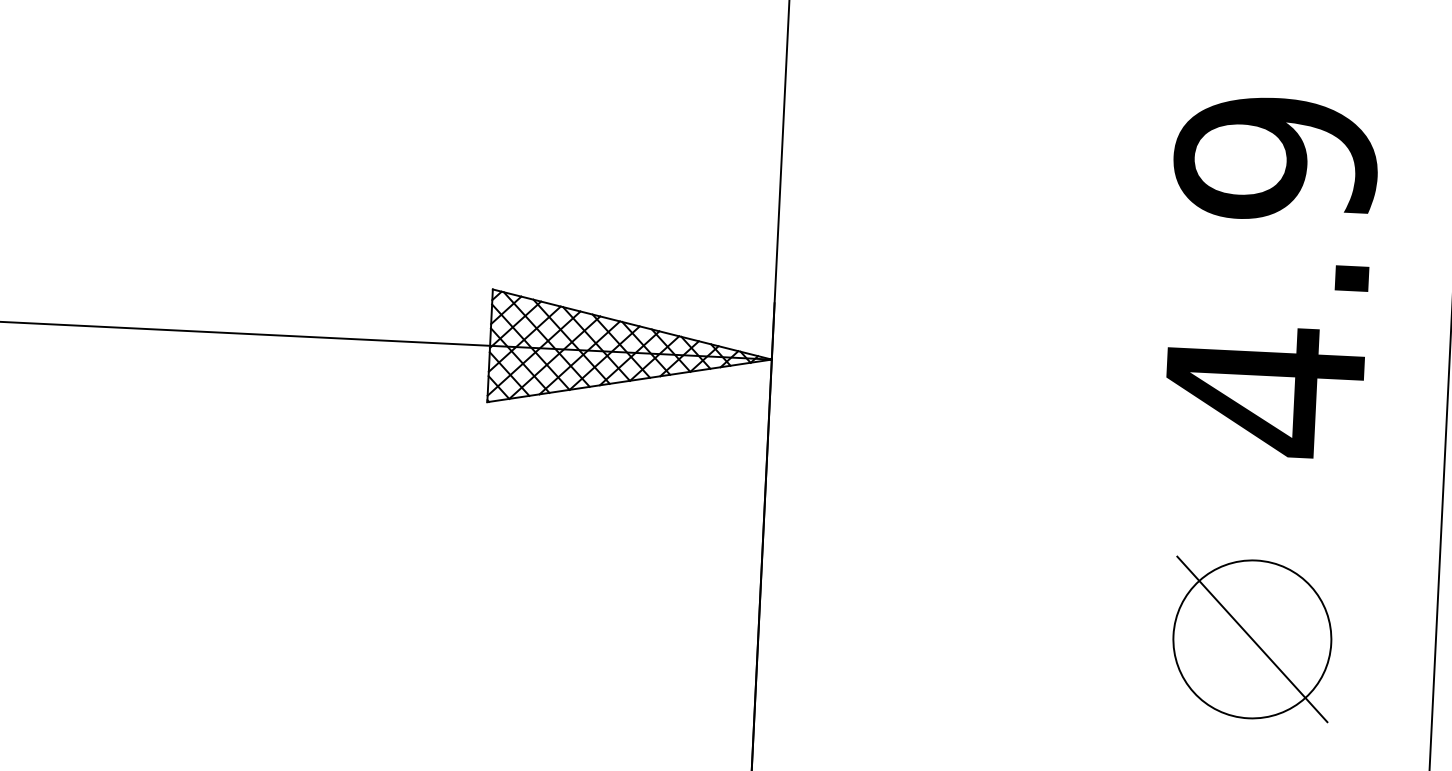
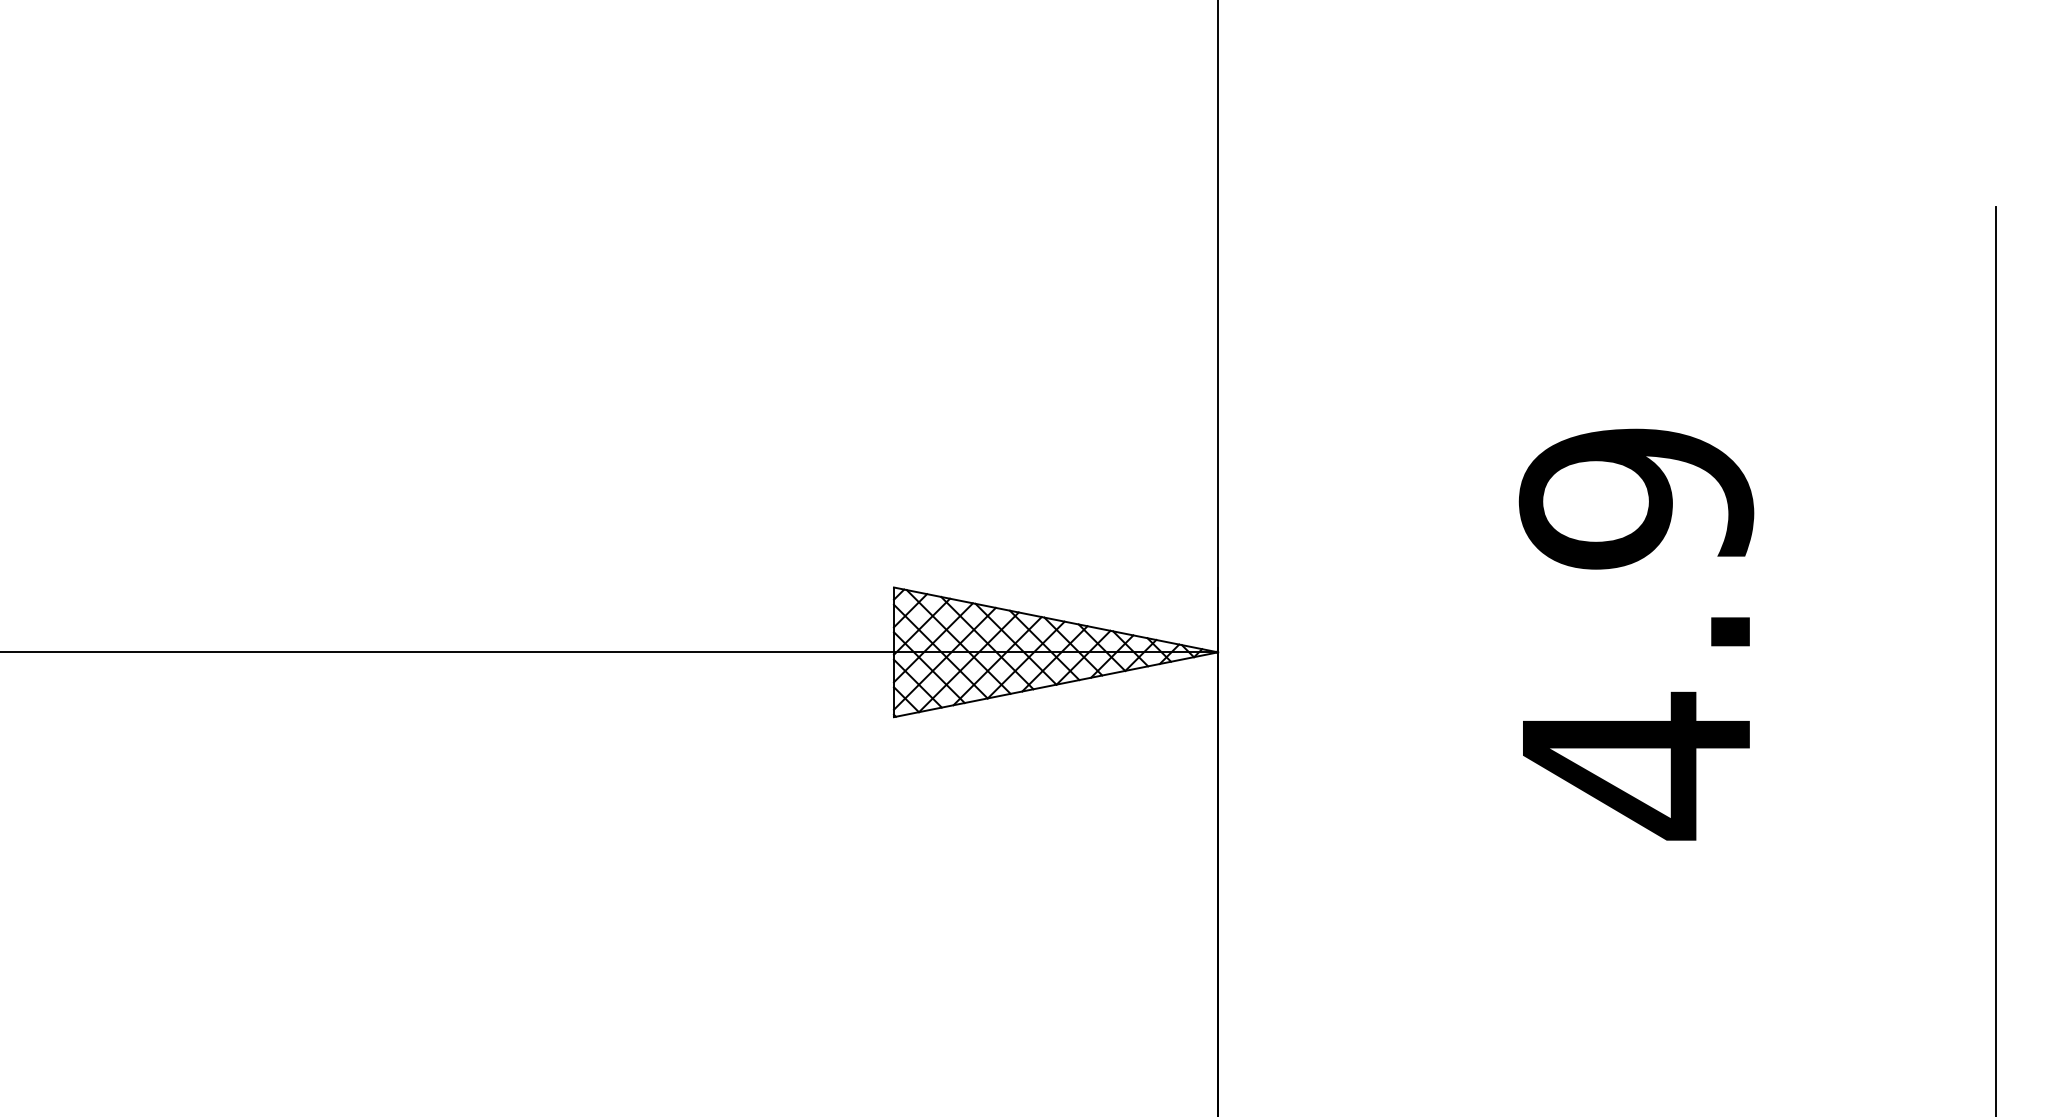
text: (1270, 276) -> (1636, 634), moved
part: (1252, 639) -> (1785, 946), removed

